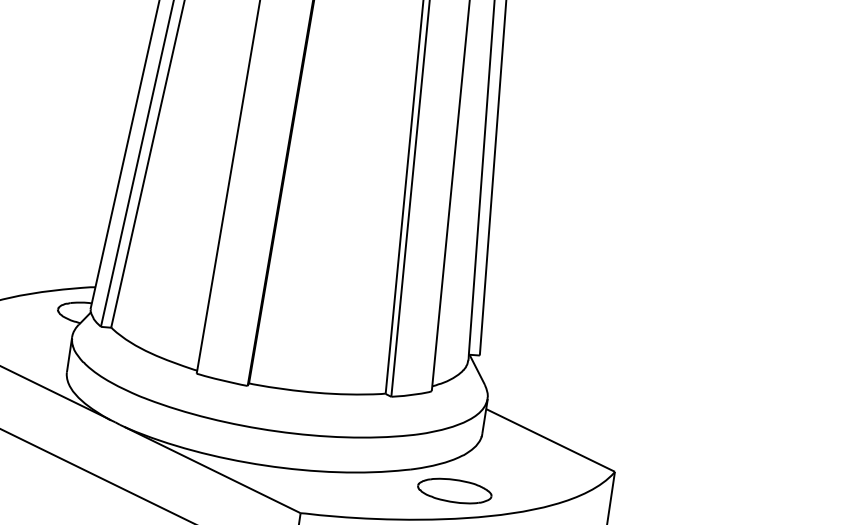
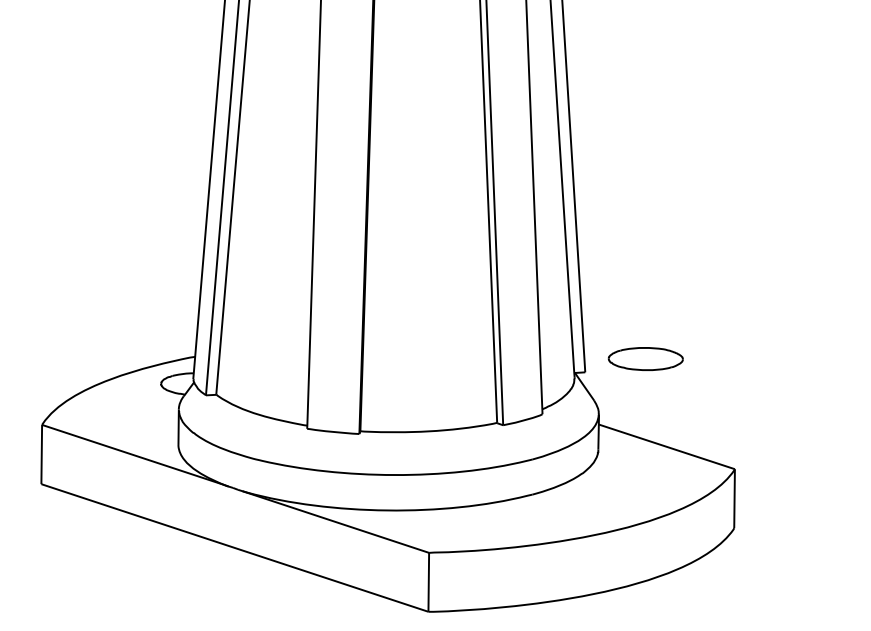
part: (454, 490) -> (645, 358), moved

